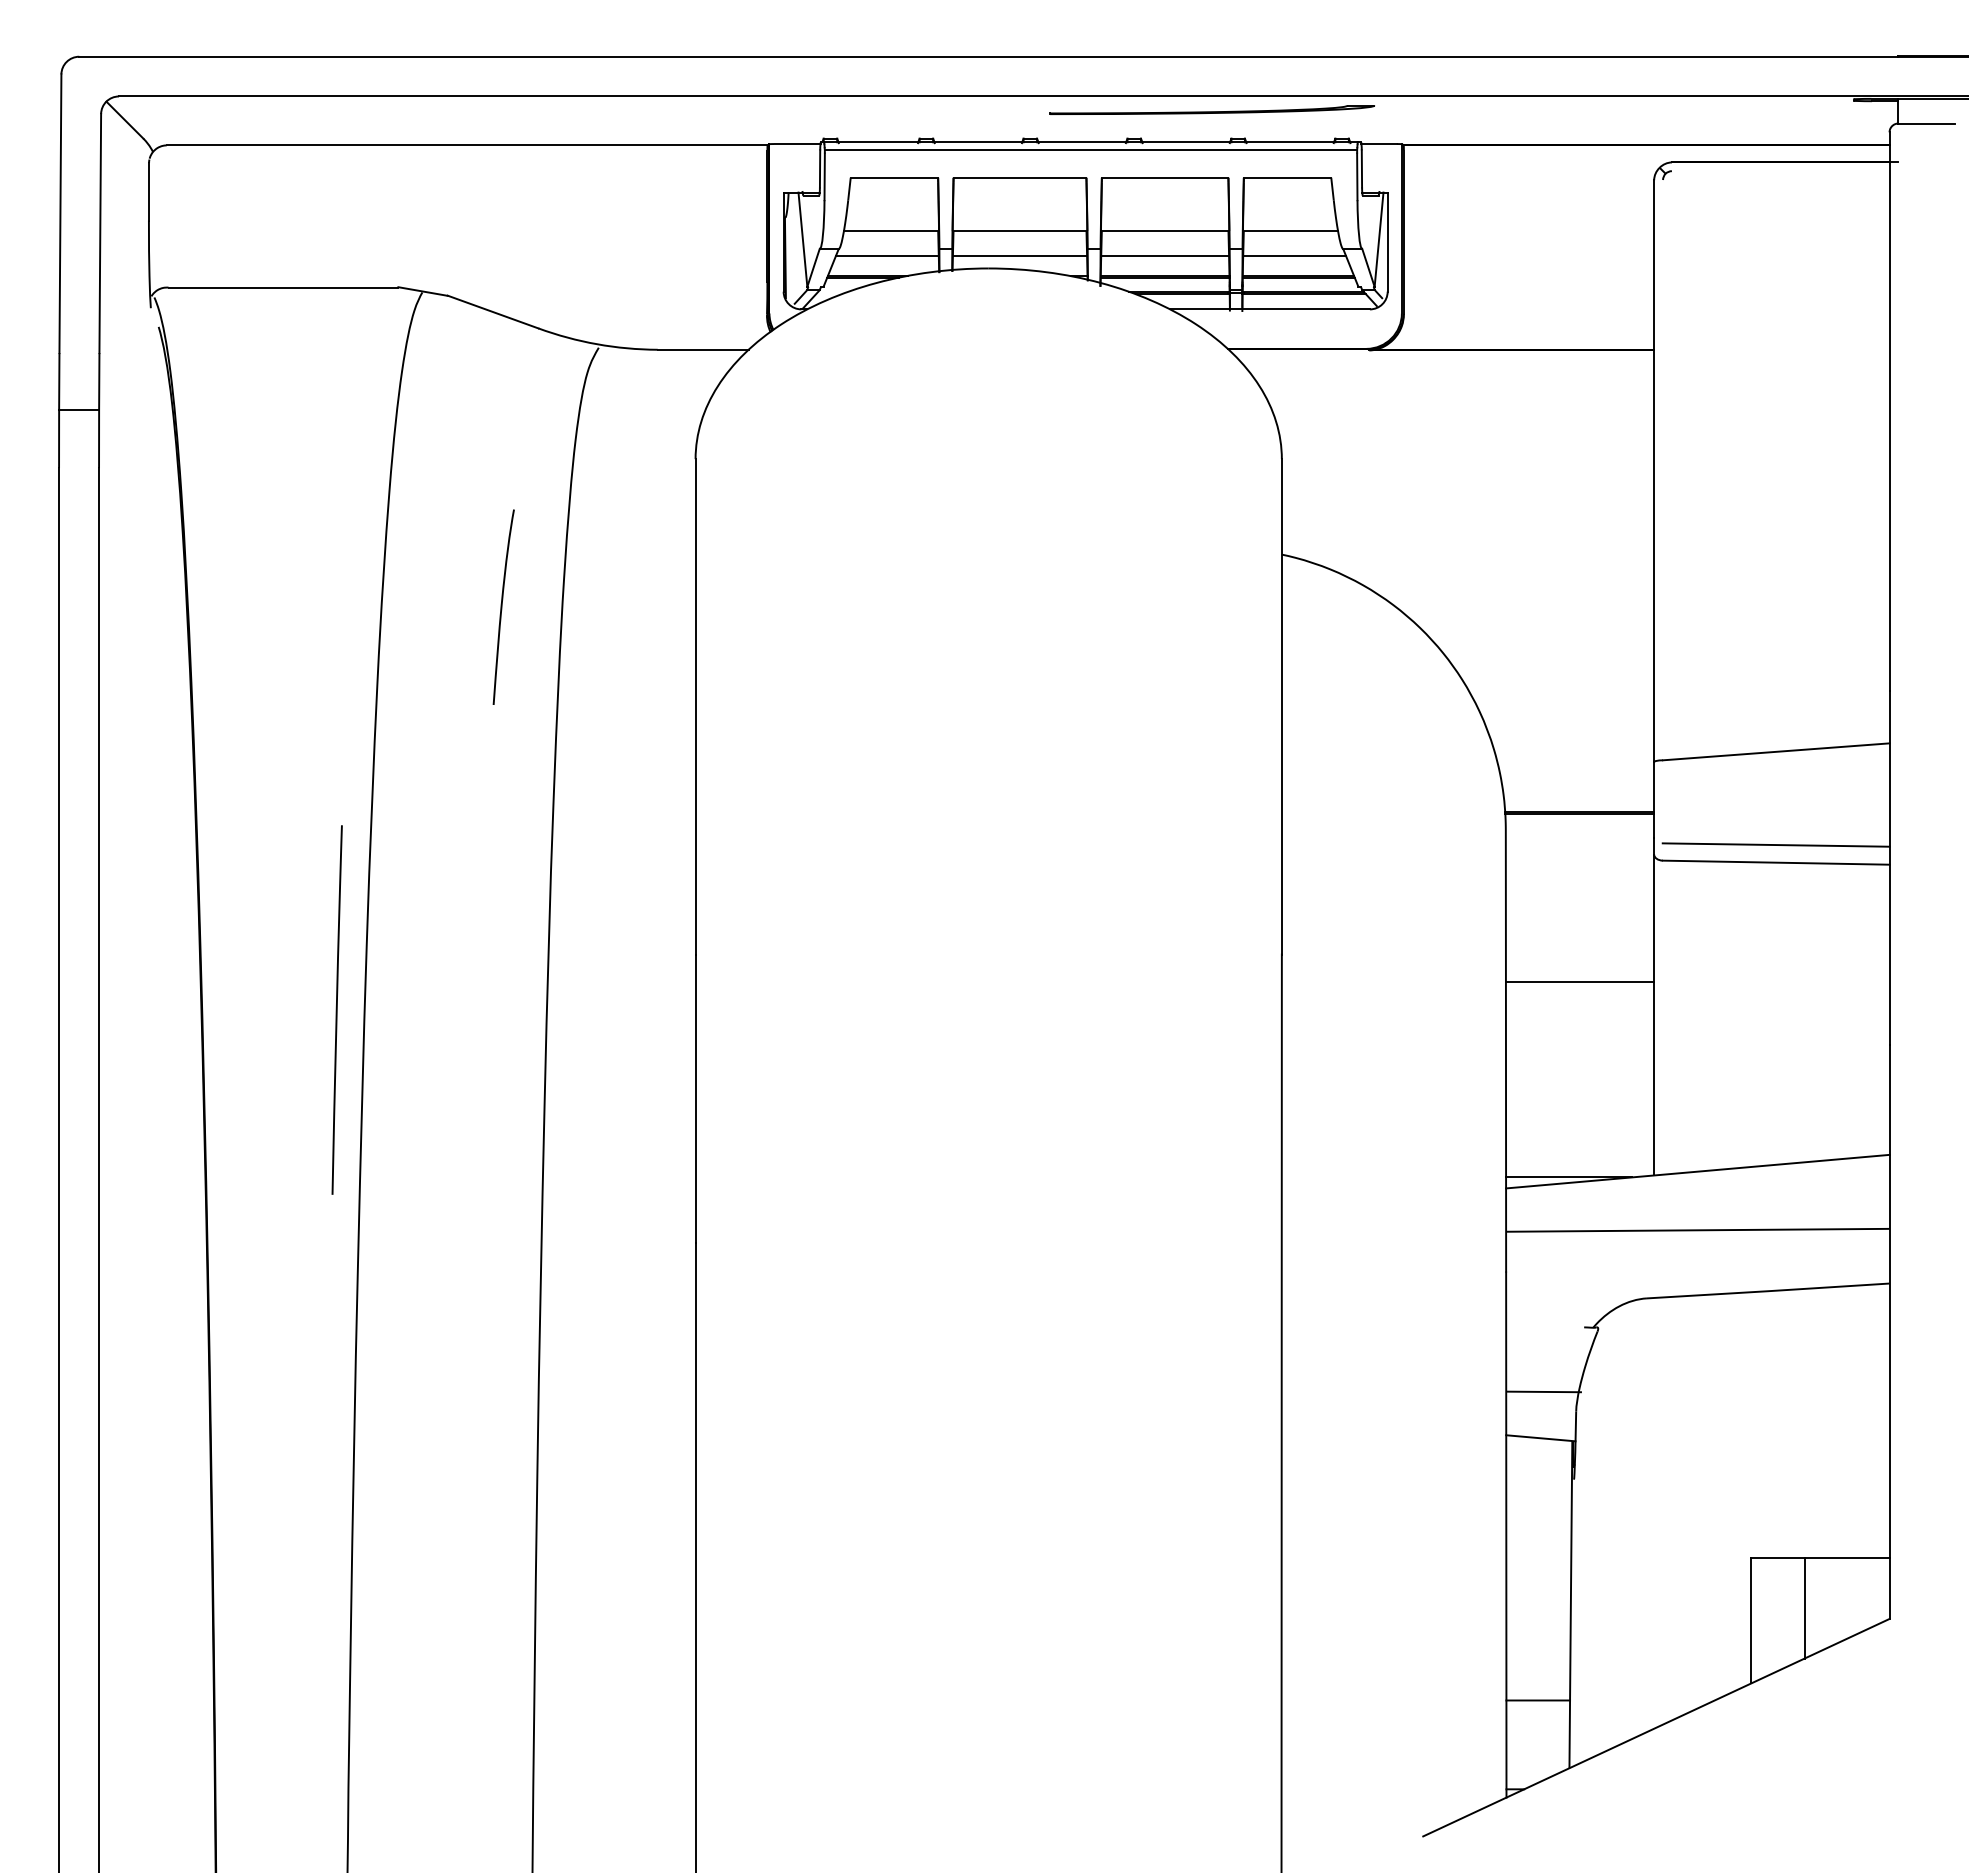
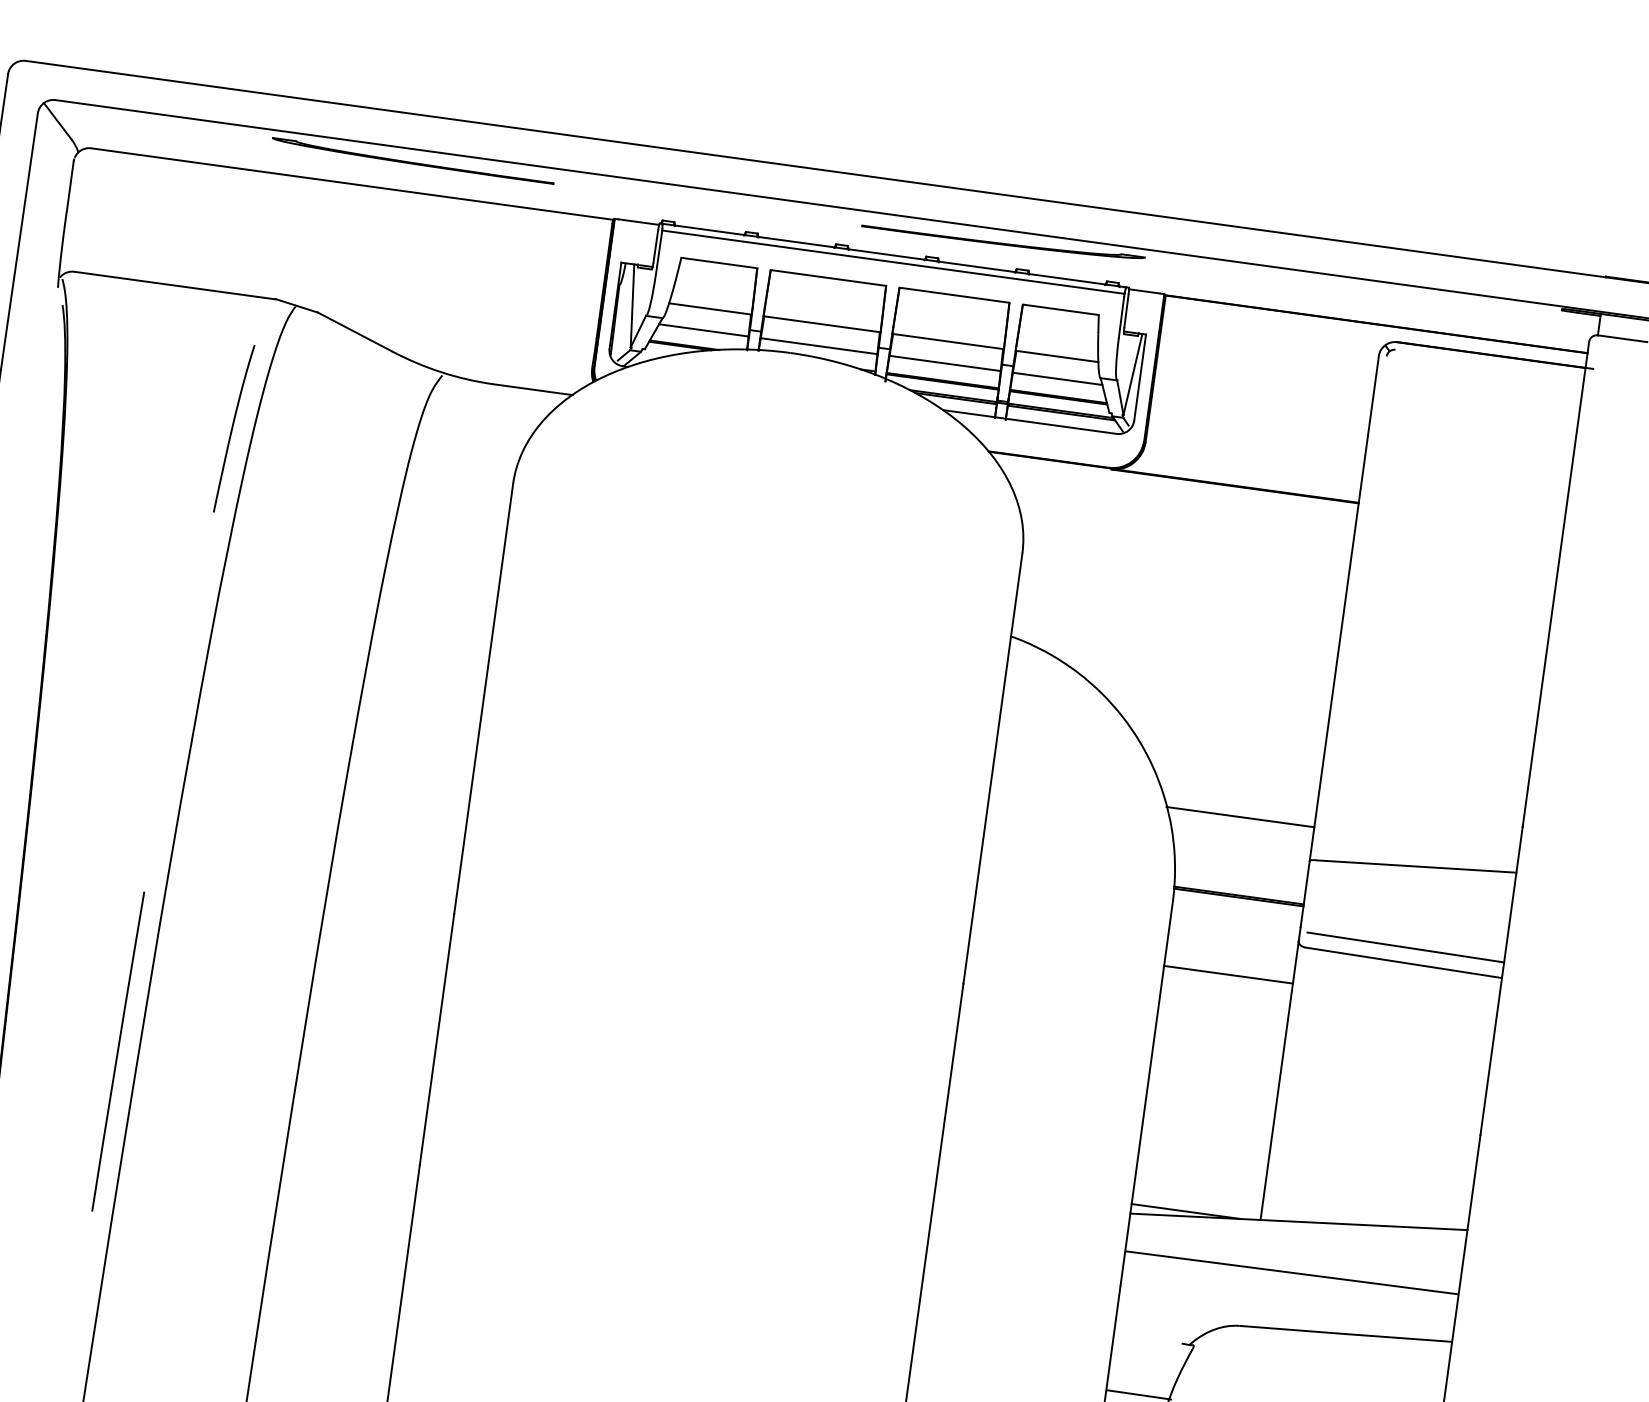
part: (532, 109) -> (413, 160), added
curve: (502, 606) -> (233, 427), moved
line: (1569, 723) -> (1240, 817), added
line: (1579, 982) -> (1228, 974), moved
line: (336, 1009) -> (117, 1051), moved

